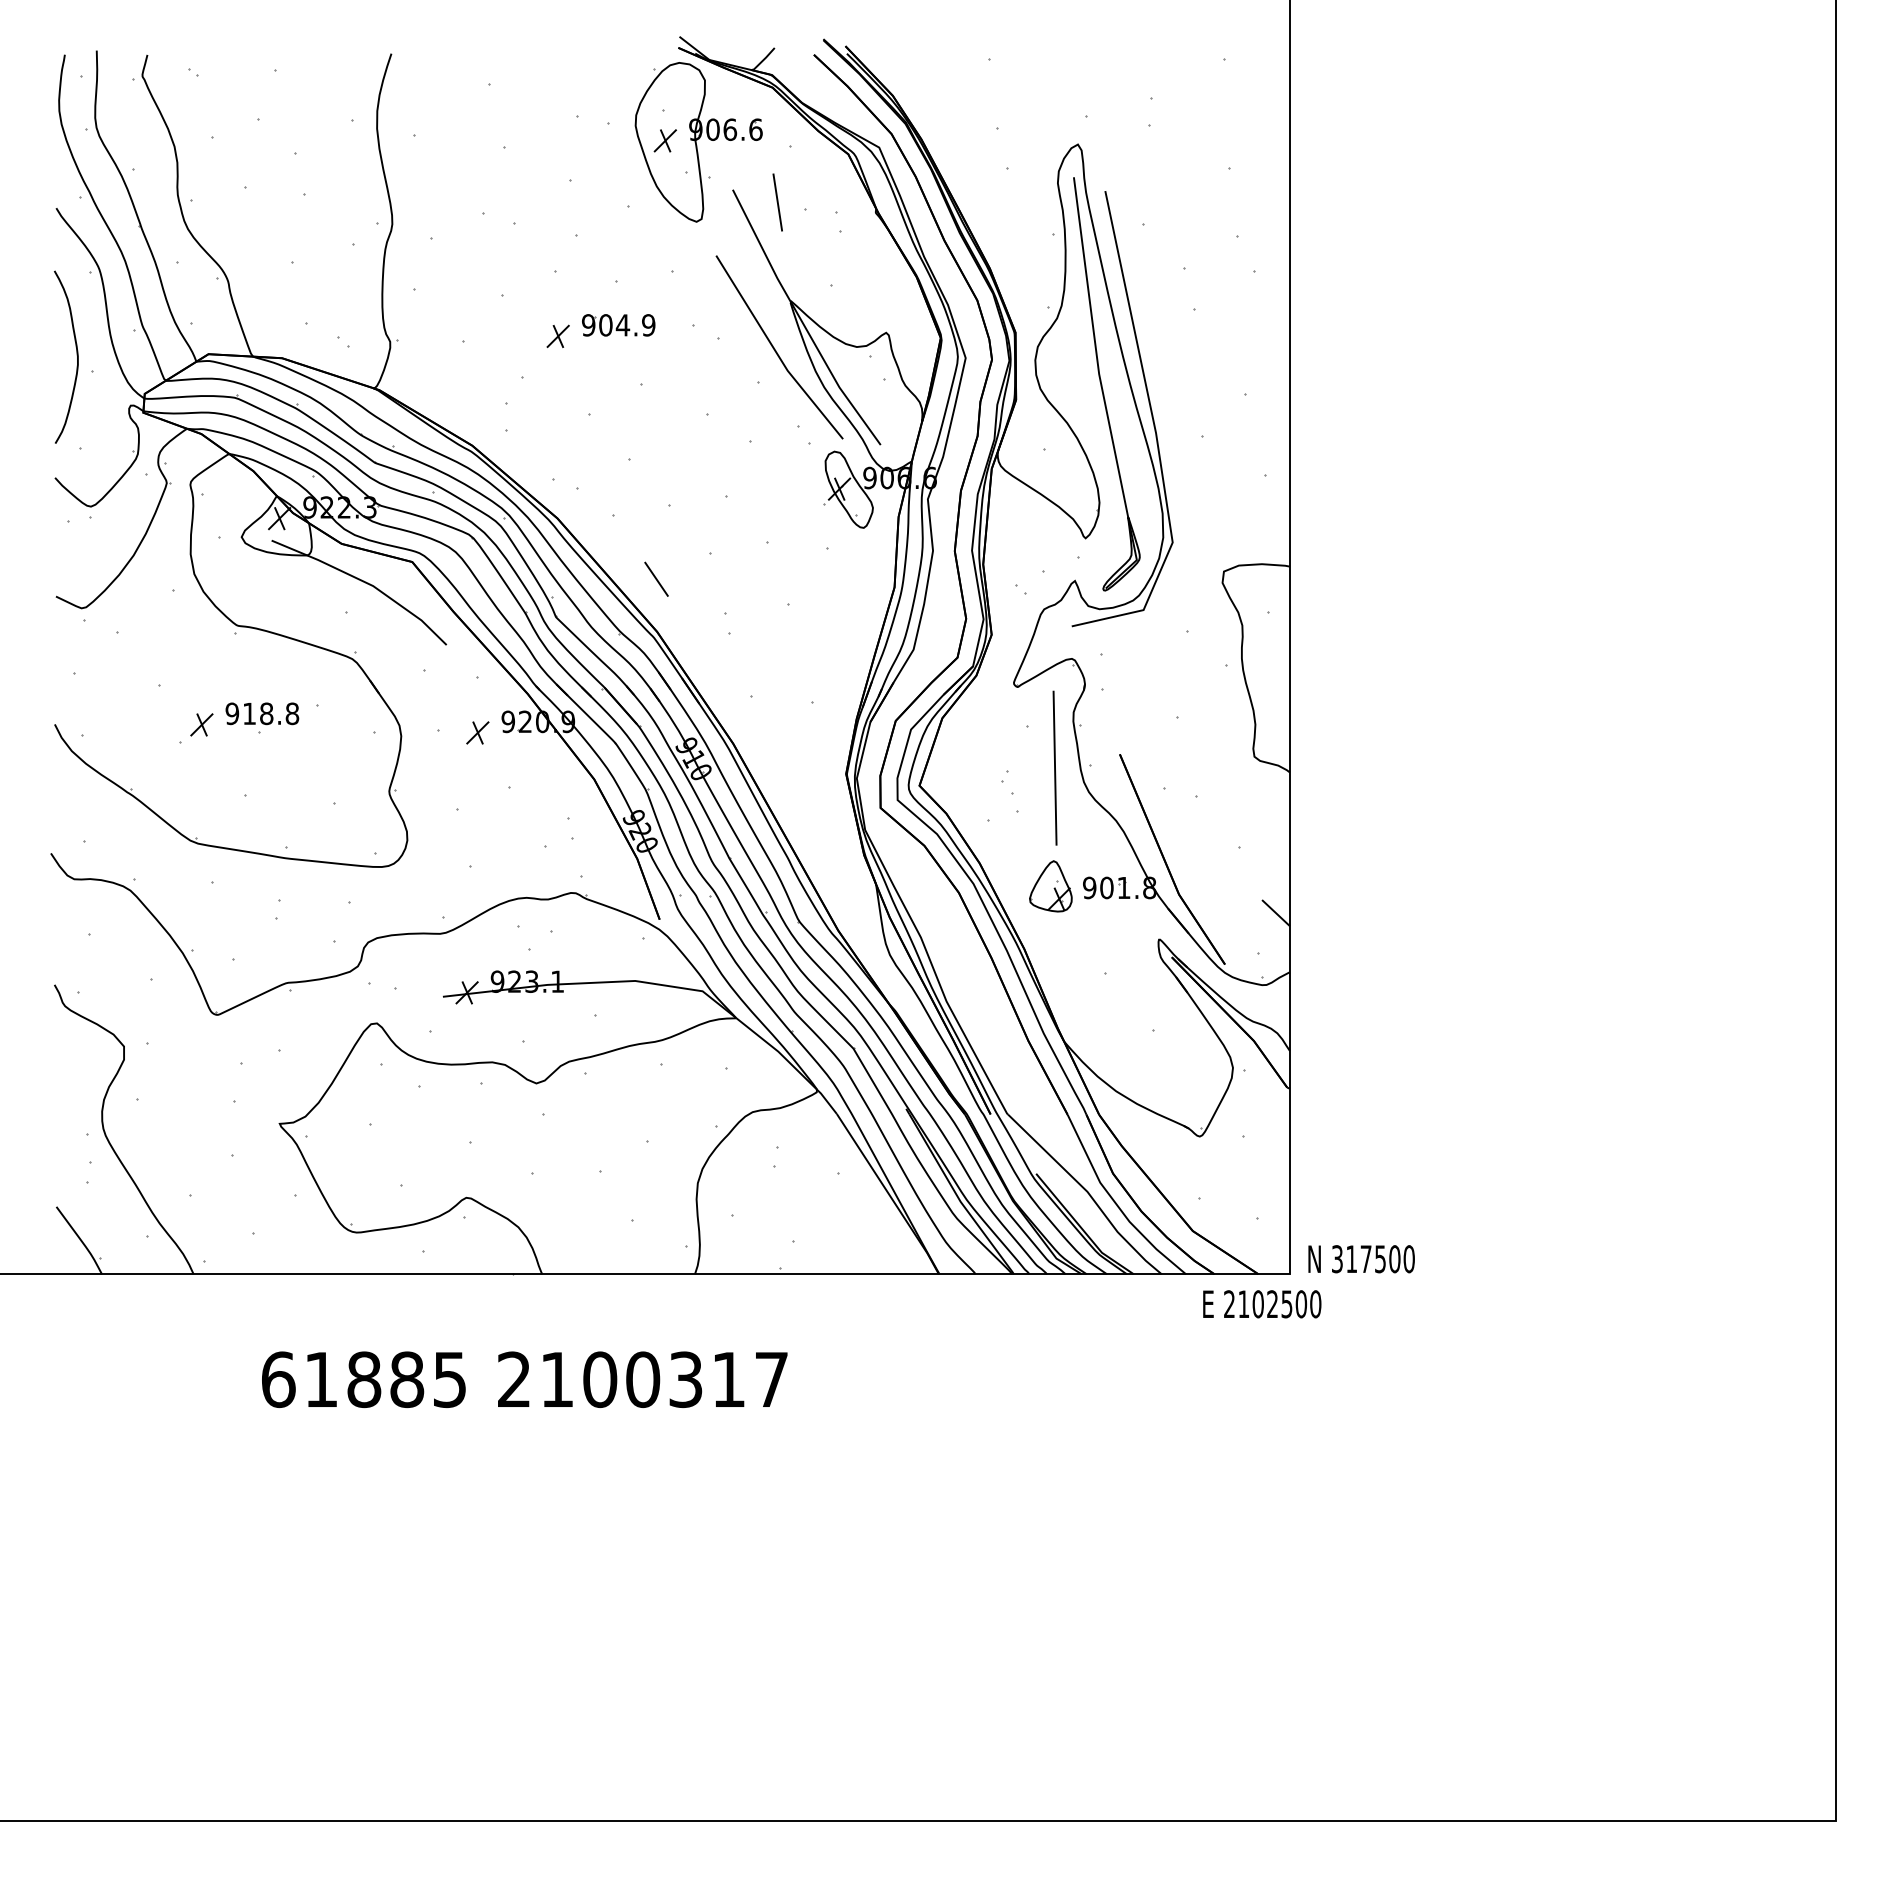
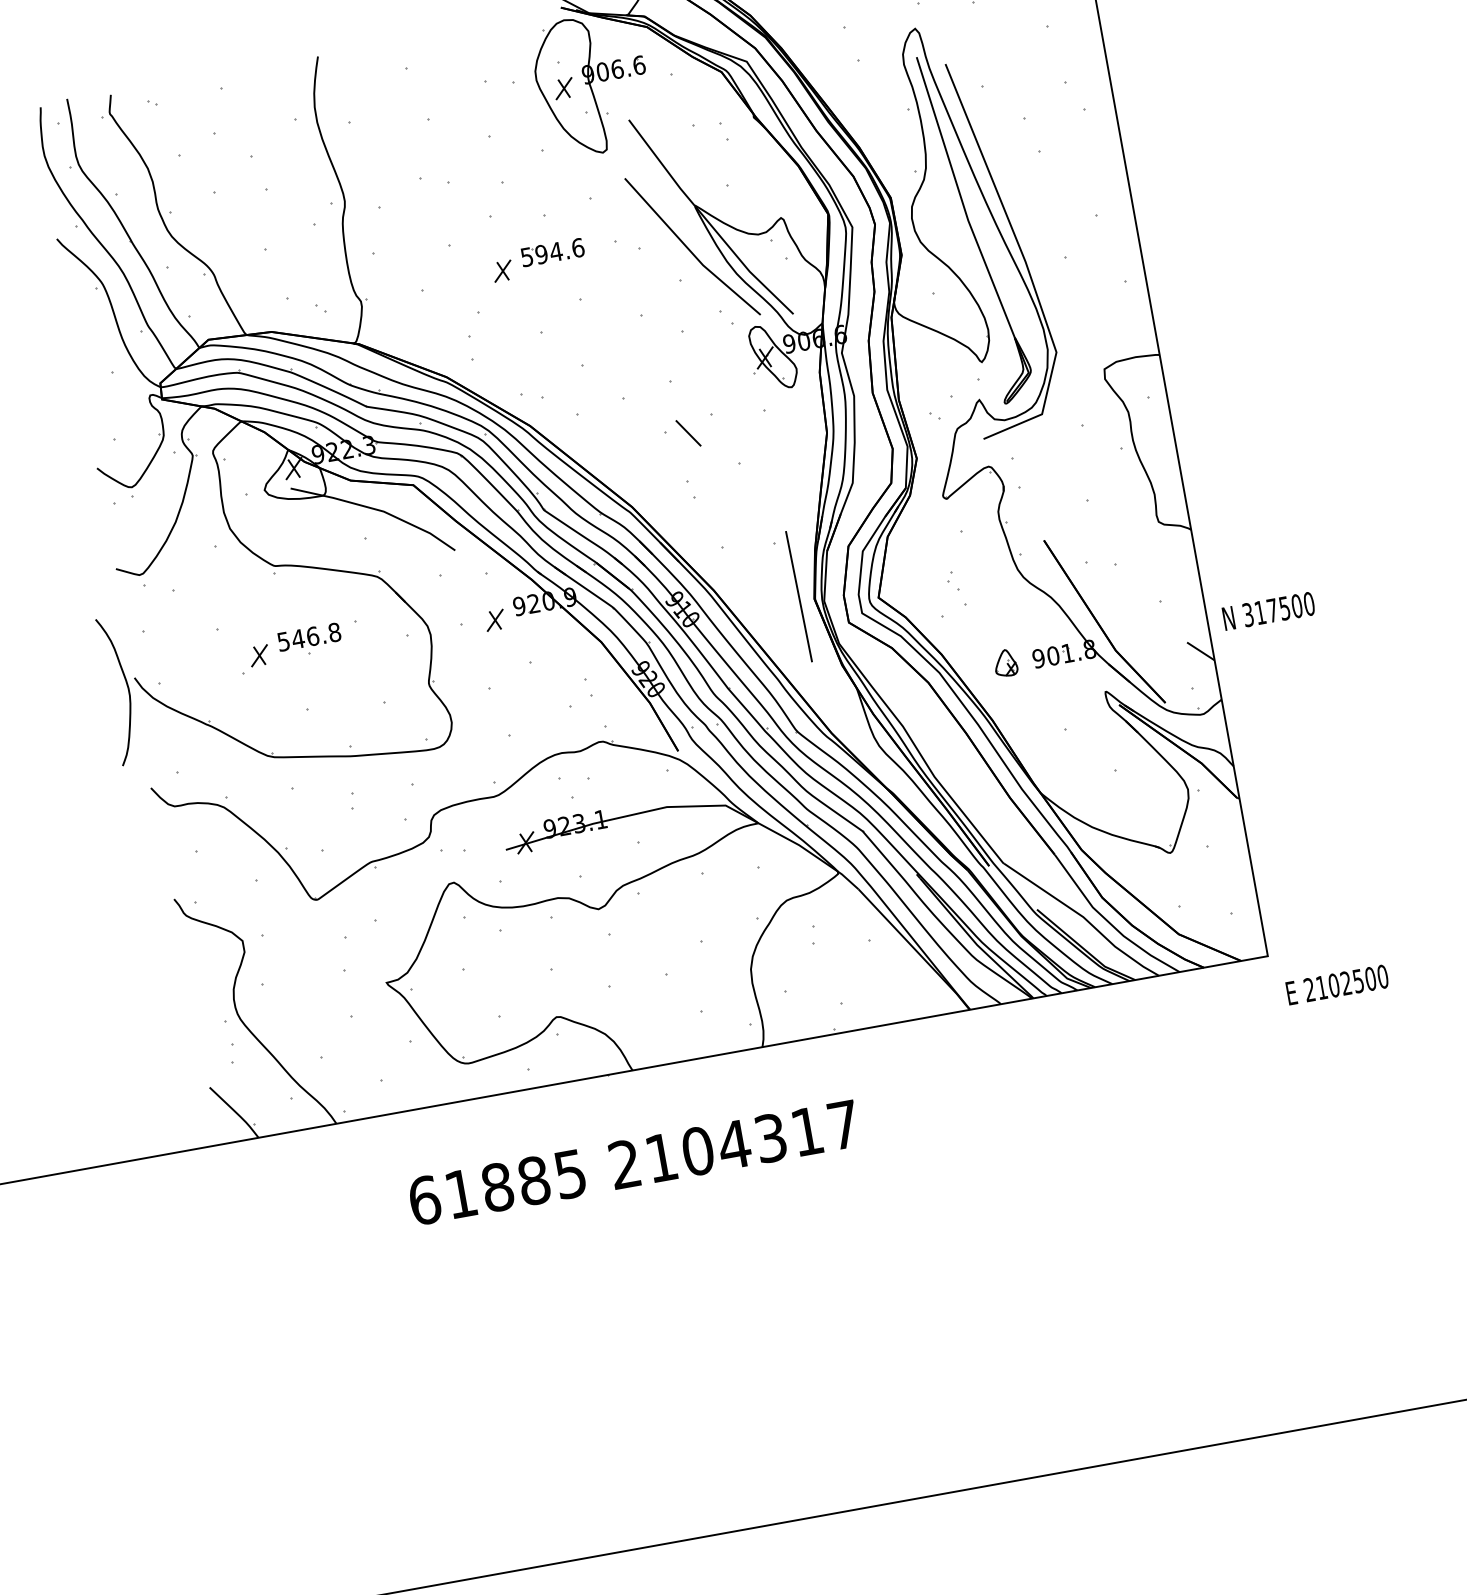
line: (777, 202) -> (668, 123), removed
text: (618, 325) -> (552, 252), 904.9 -> 594.6
curve: (76, 355) -> (127, 687), moved
line: (656, 578) -> (688, 432), moved
text: (249, 713) -> (298, 638), 918.8 -> 546.8
line: (1054, 767) -> (798, 596), moved
part: (1050, 886) -> (1005, 663), size x0.6
text: (1361, 1259) -> (1268, 611), moved
text: (1262, 1304) -> (1337, 985), moved
text: (642, 1379) -> (733, 1144), 2100317 -> 2104317

